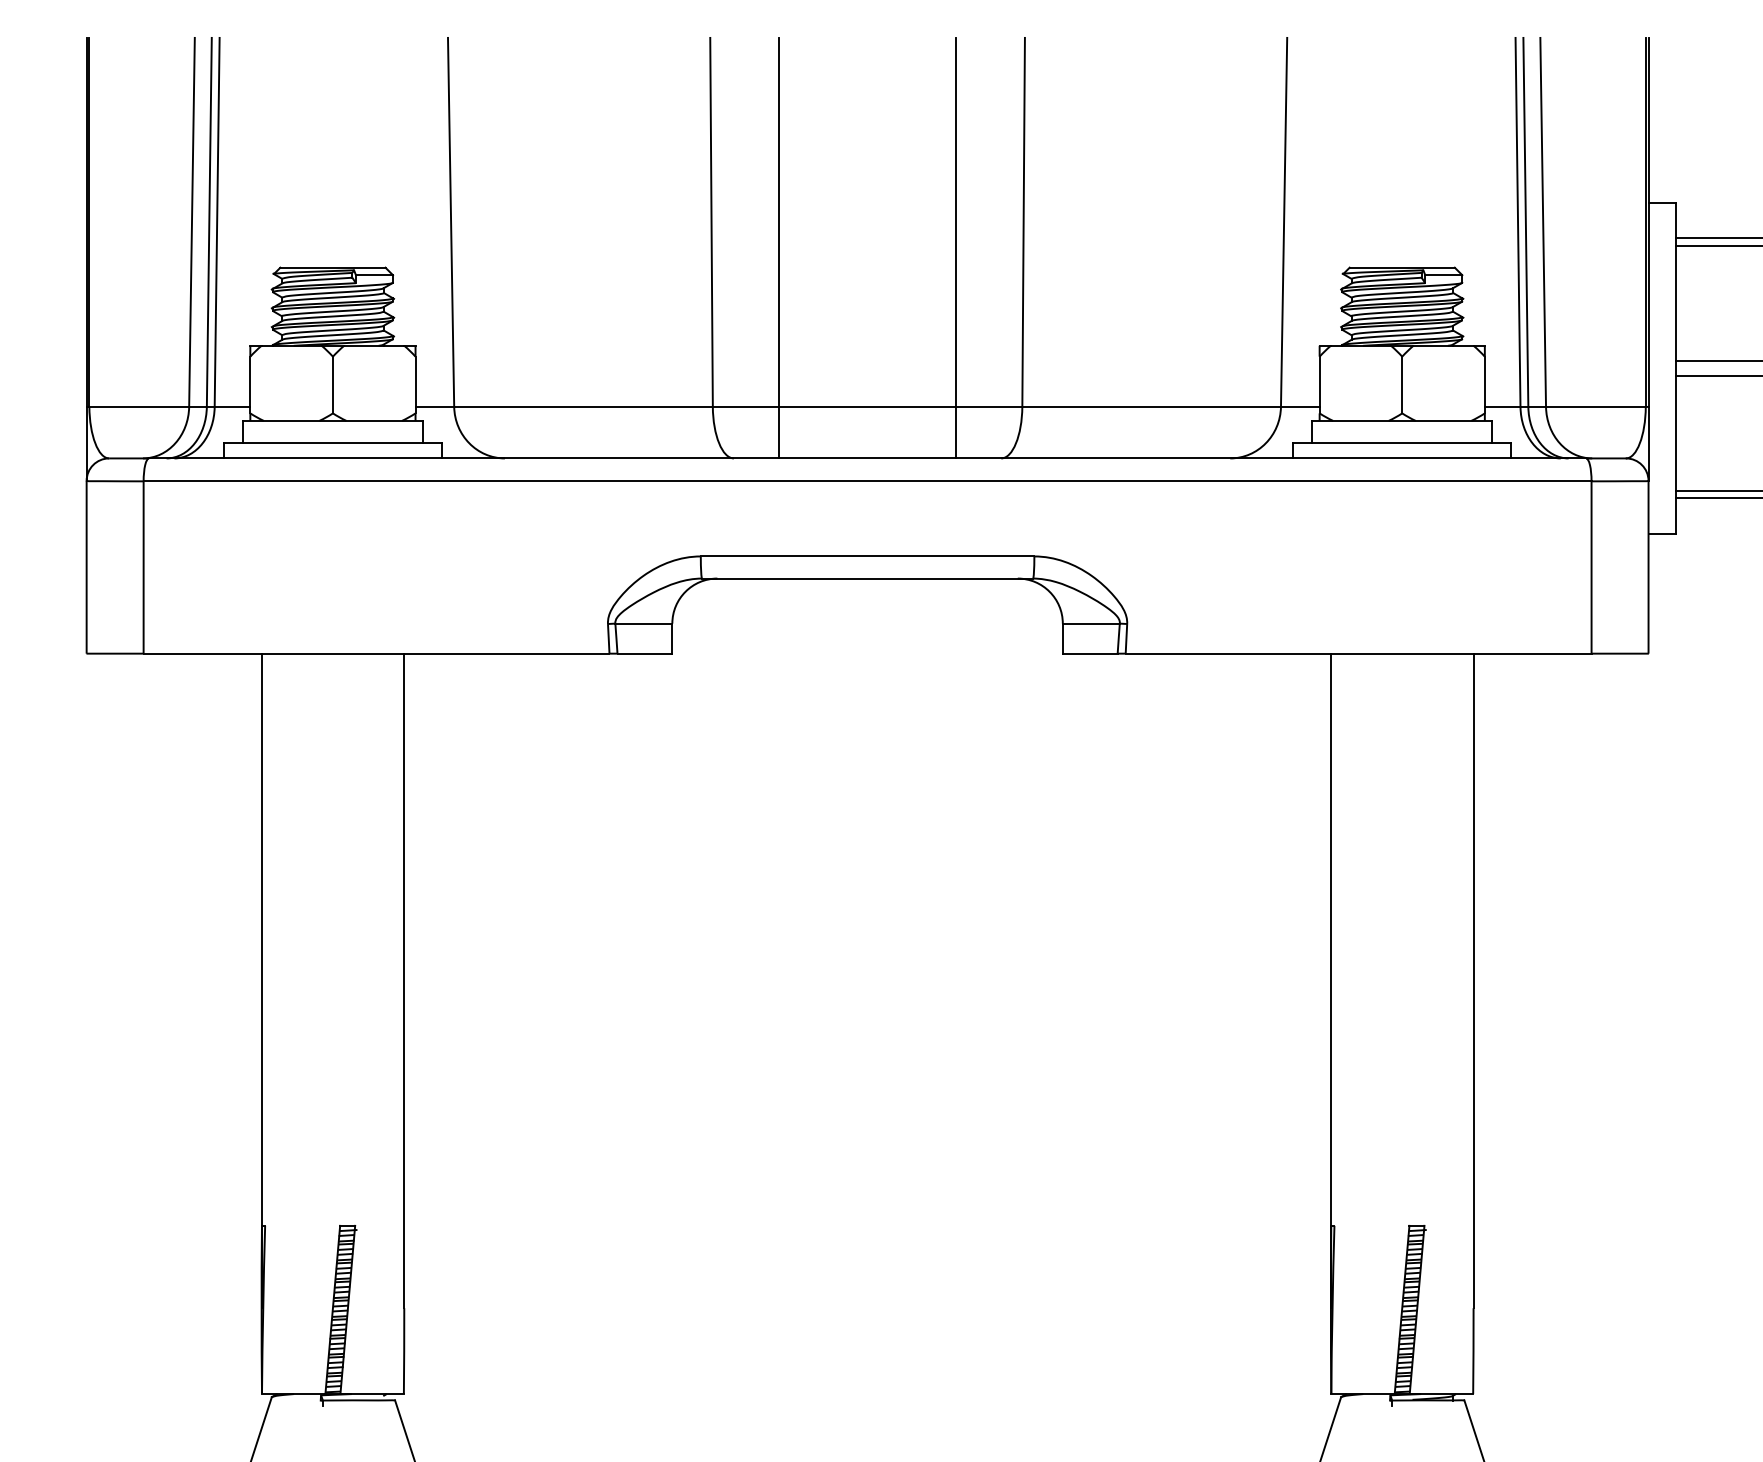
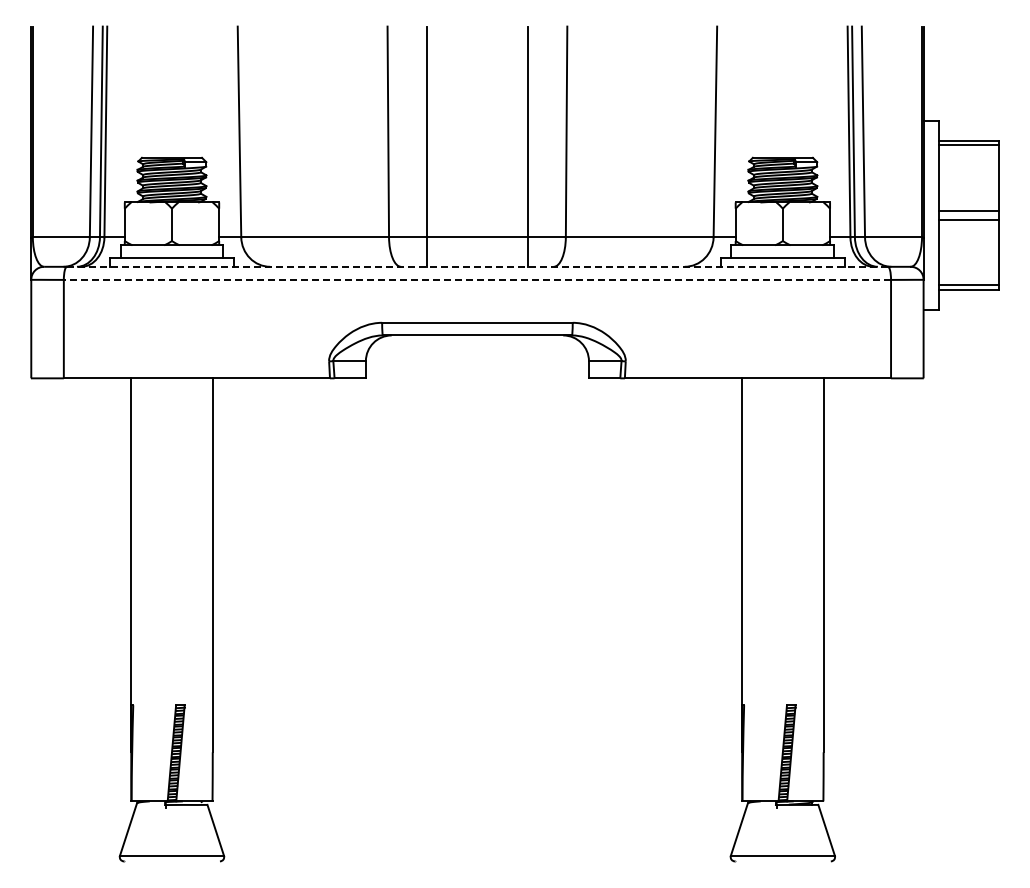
line: (867, 457) -> (477, 266), solid -> dashed
line: (867, 480) -> (477, 279), solid -> dashed

